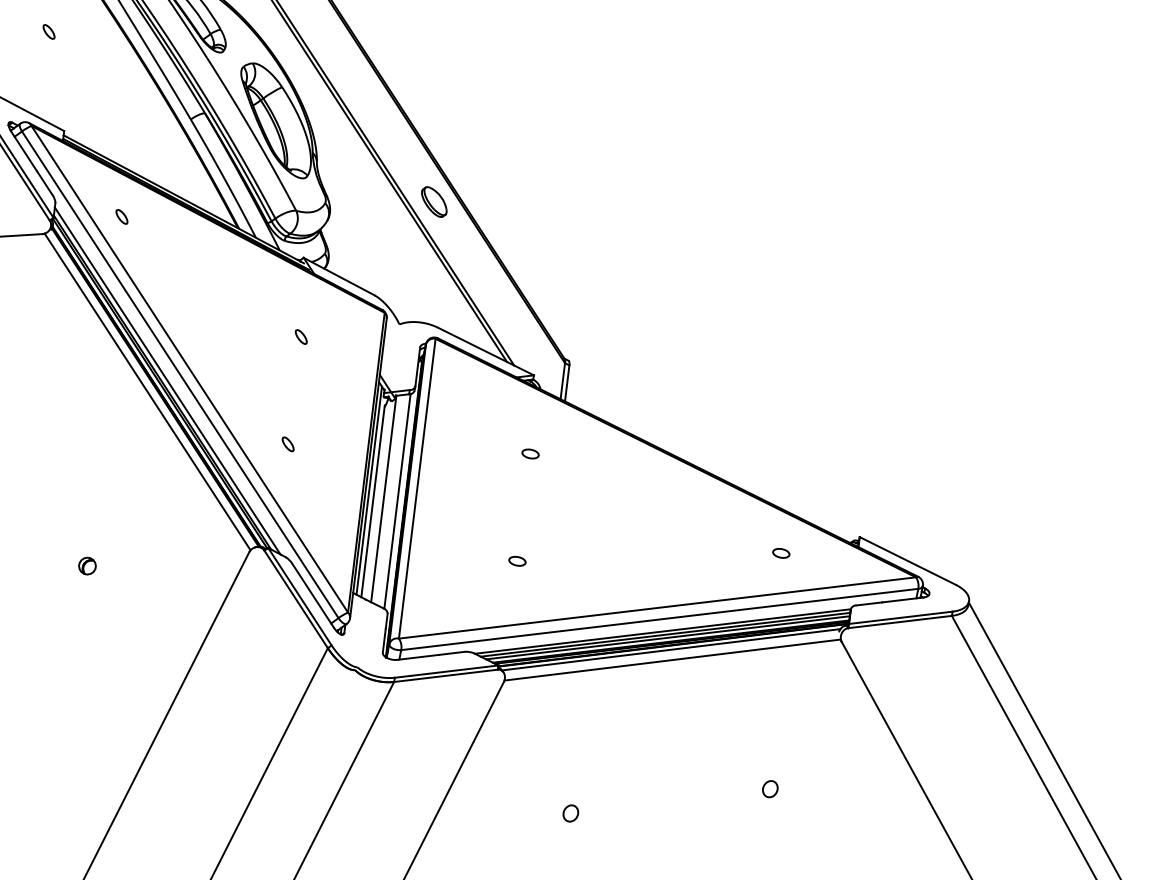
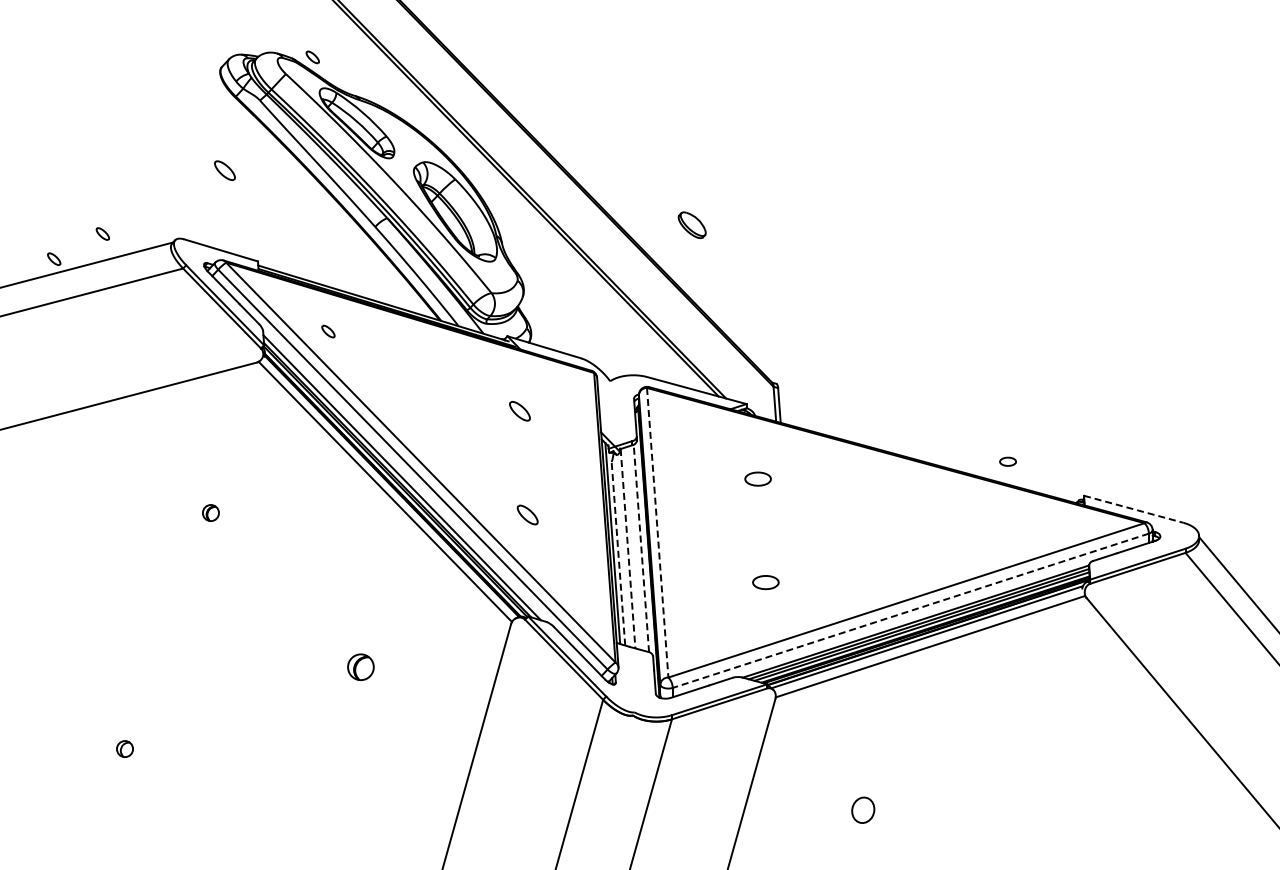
part: (49, 31) -> (225, 170), size x1.6
part: (433, 202) -> (691, 225), moved
part: (300, 337) -> (519, 411), size x1.6
part: (288, 443) -> (527, 514), size x1.6
part: (530, 453) -> (757, 478), size x1.6
line: (416, 489) -> (657, 533), solid -> dashed
line: (384, 498) -> (628, 548), solid -> dashed
line: (373, 500) -> (618, 552), solid -> dashed
line: (397, 500) -> (641, 547), solid -> dashed
part: (780, 552) -> (1007, 461), moved
part: (517, 561) -> (765, 582), size x1.6
line: (907, 561) -> (1133, 509), solid -> dashed
part: (87, 566) -> (361, 667), size x1.6
line: (659, 619) -> (910, 610), solid -> dashed
part: (770, 788) -> (1046, 749), removed
part: (570, 813) -> (862, 810), size x1.6

